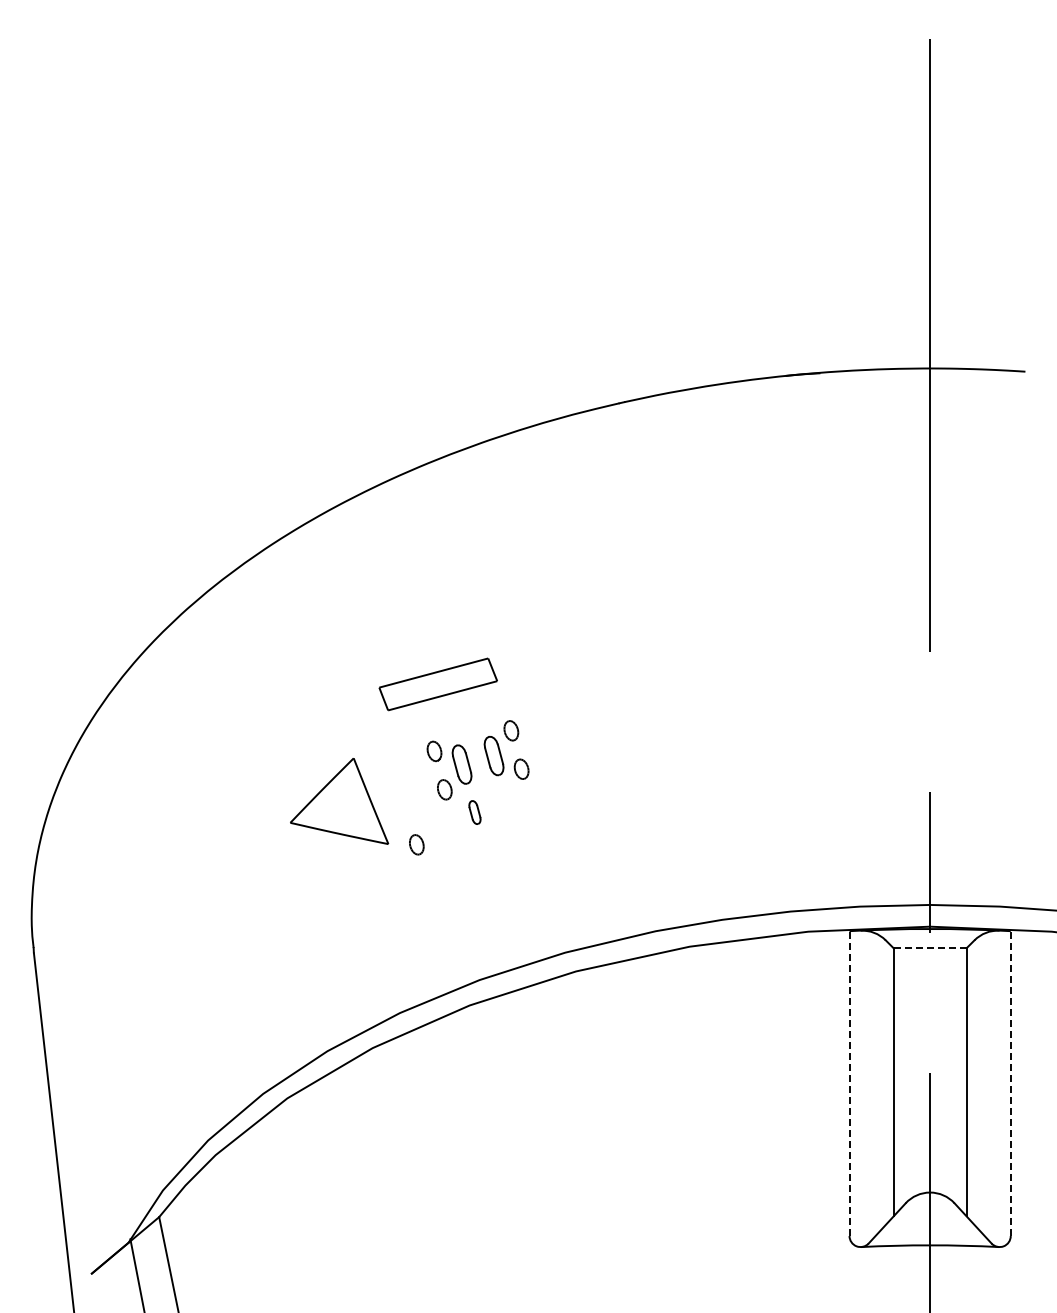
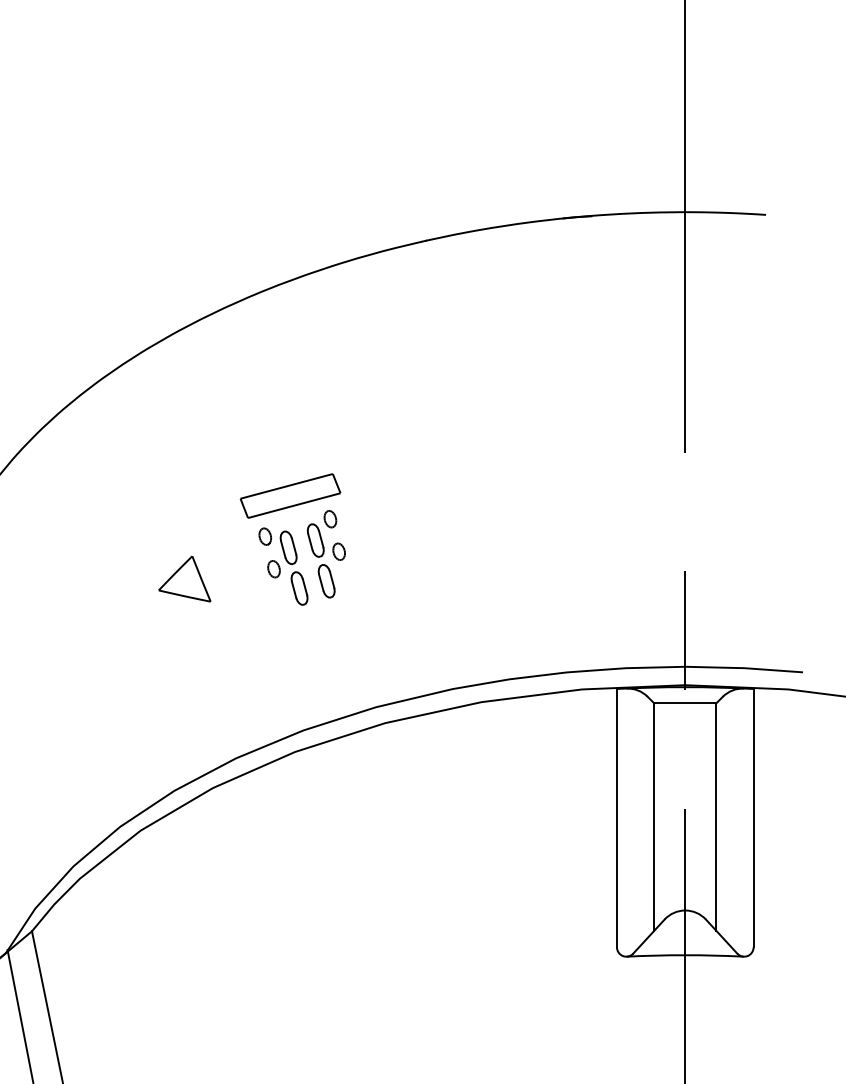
part: (437, 684) -> (289, 496), moved
part: (339, 801) -> (184, 579), size x0.62
part: (506, 804) -> (326, 581), added
part: (474, 812) -> (299, 588), size x1.67
part: (416, 844) -> (250, 615), removed
line: (930, 948) -> (685, 703), dashed -> solid
line: (849, 1083) -> (616, 818), dashed -> solid
line: (1010, 1083) -> (753, 818), dashed -> solid

